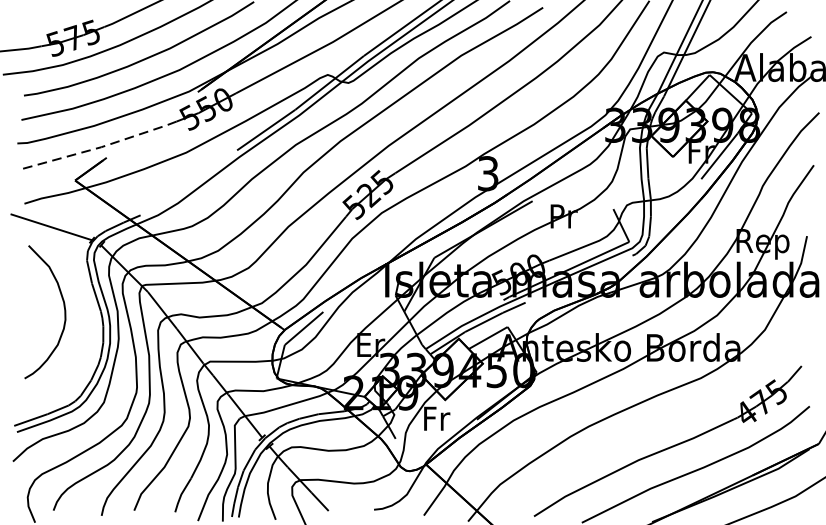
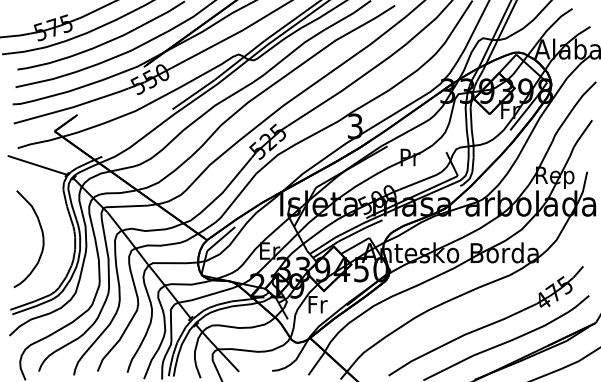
line: (99, 147) -> (72, 107), dashed -> solid
curve: (63, 312) -> (42, 239), moved

